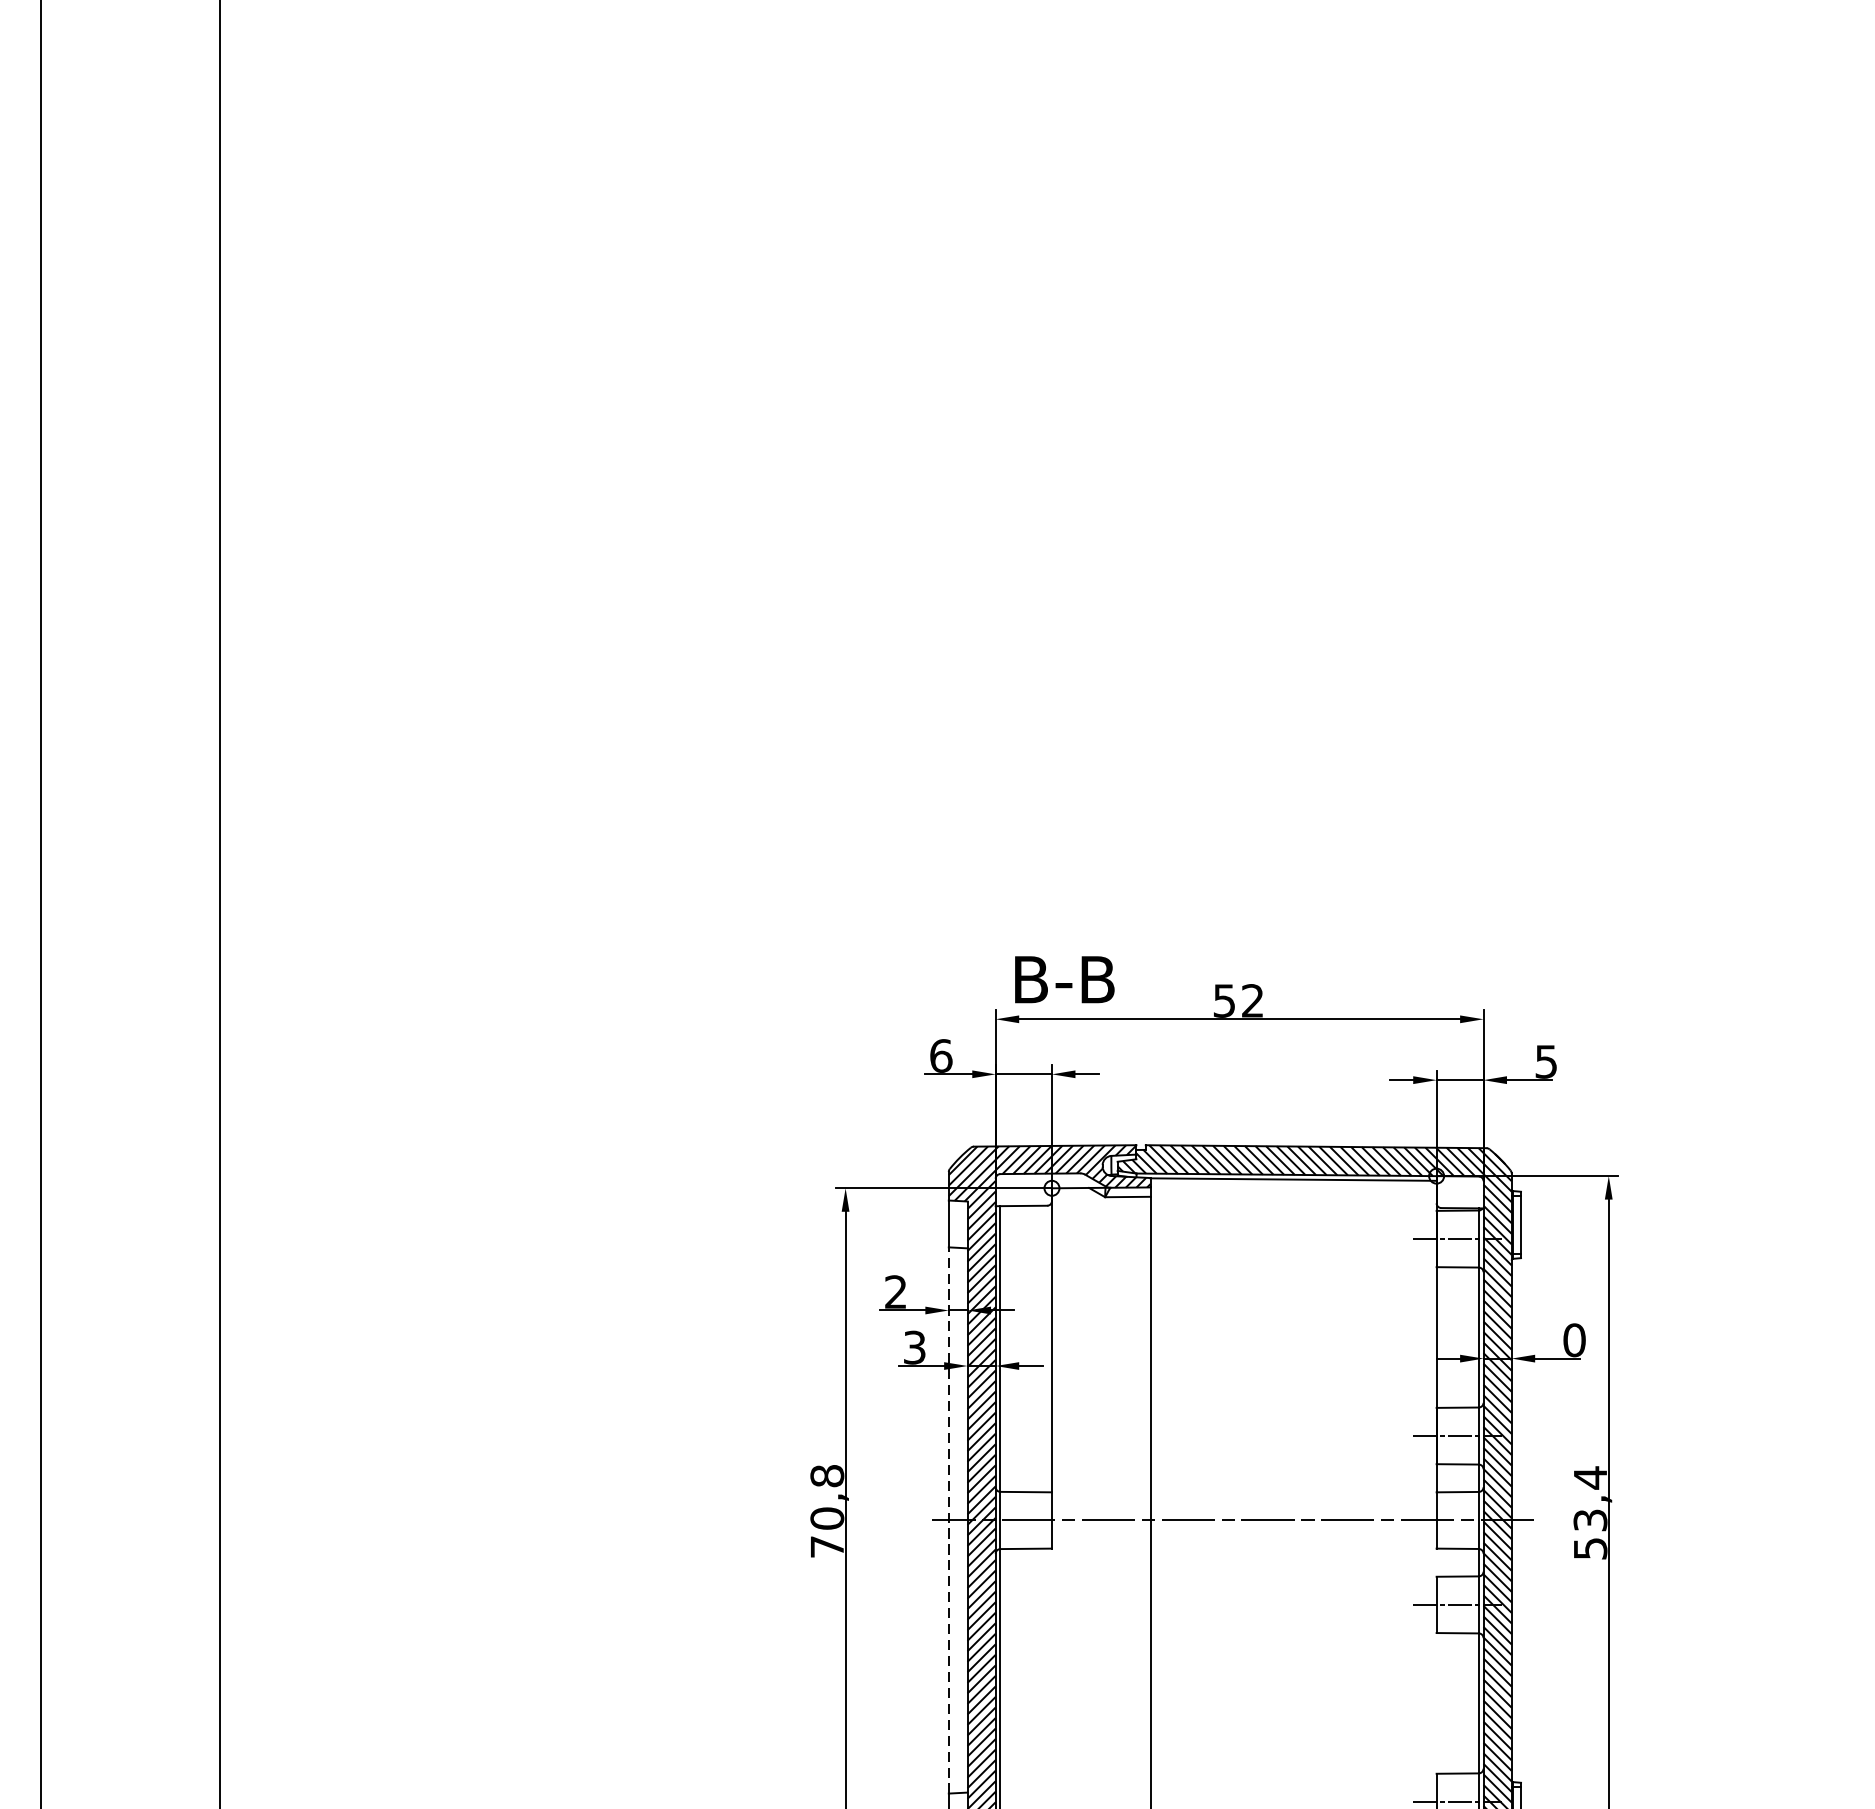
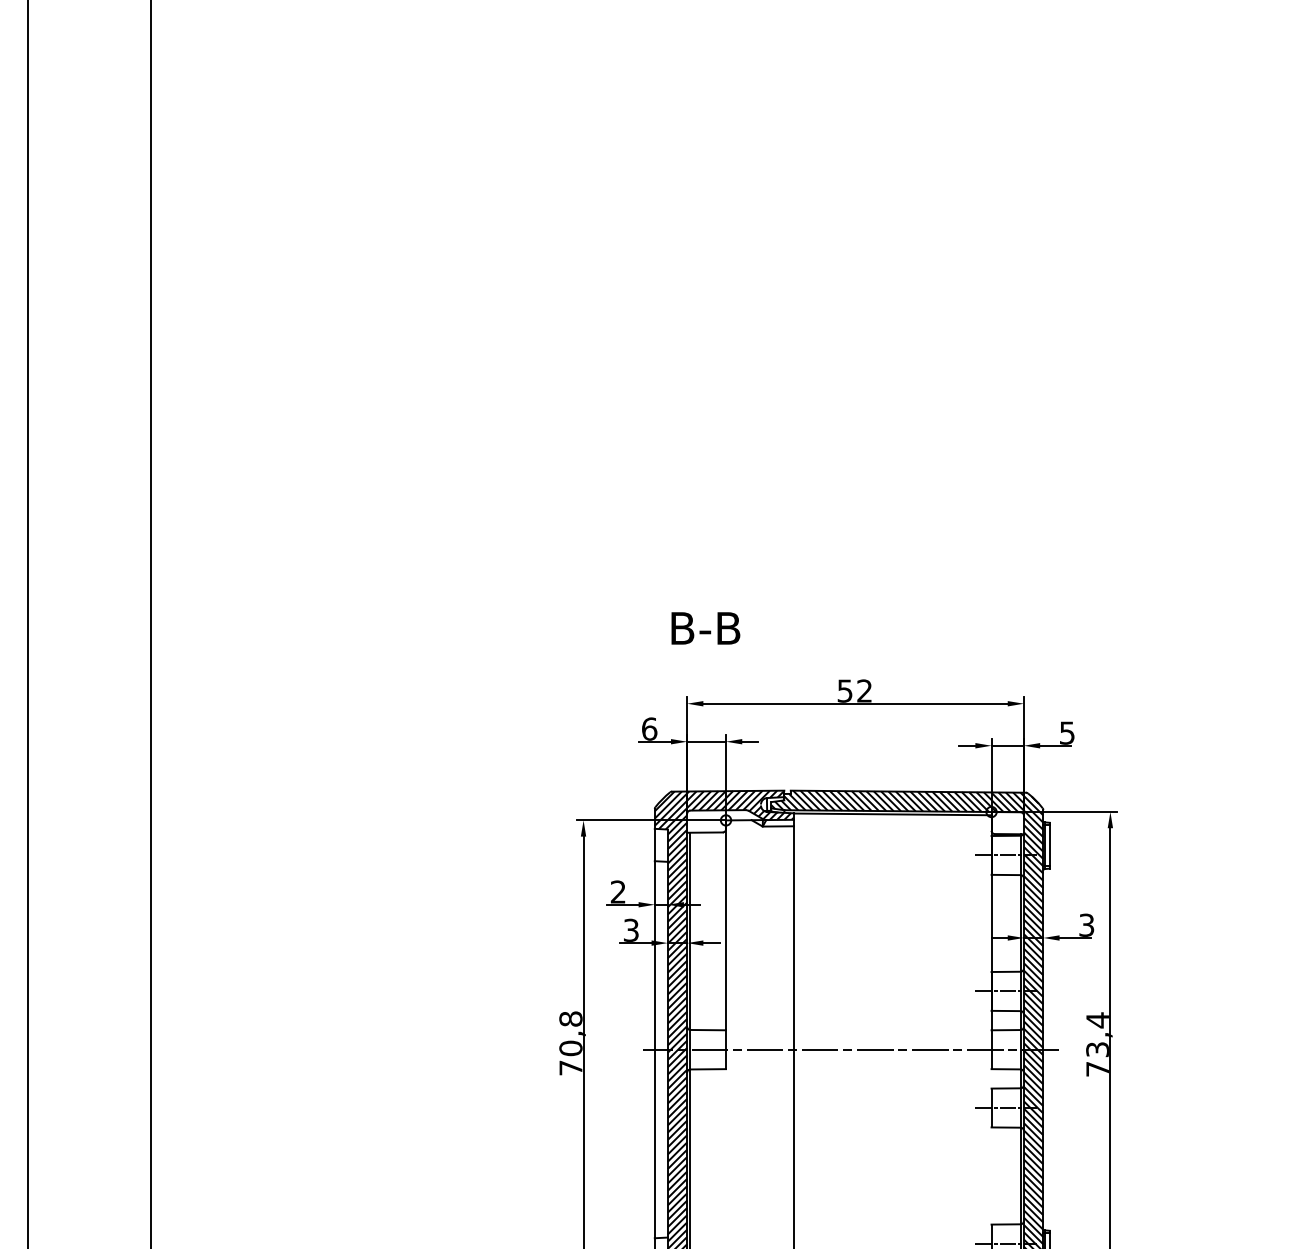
text: (1064, 979) -> (705, 628), moved
text: (1574, 1339) -> (1086, 924), 0 -> 3
line: (948, 1520) -> (654, 1049), dashed -> solid
text: (1590, 1549) -> (1097, 1069), 53,4 -> 73,4

